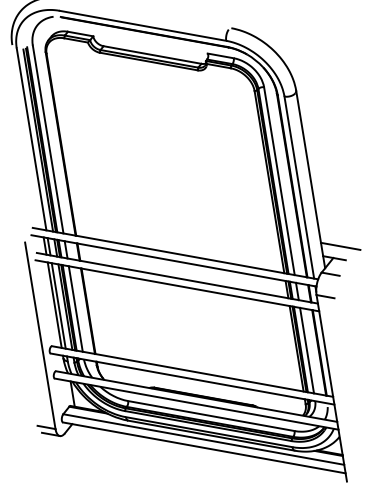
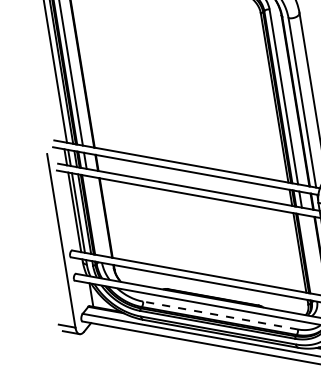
line: (75, 308) -> (94, 215), removed
line: (307, 350) -> (309, 254), removed
line: (211, 416) -> (220, 315), solid -> dashed

